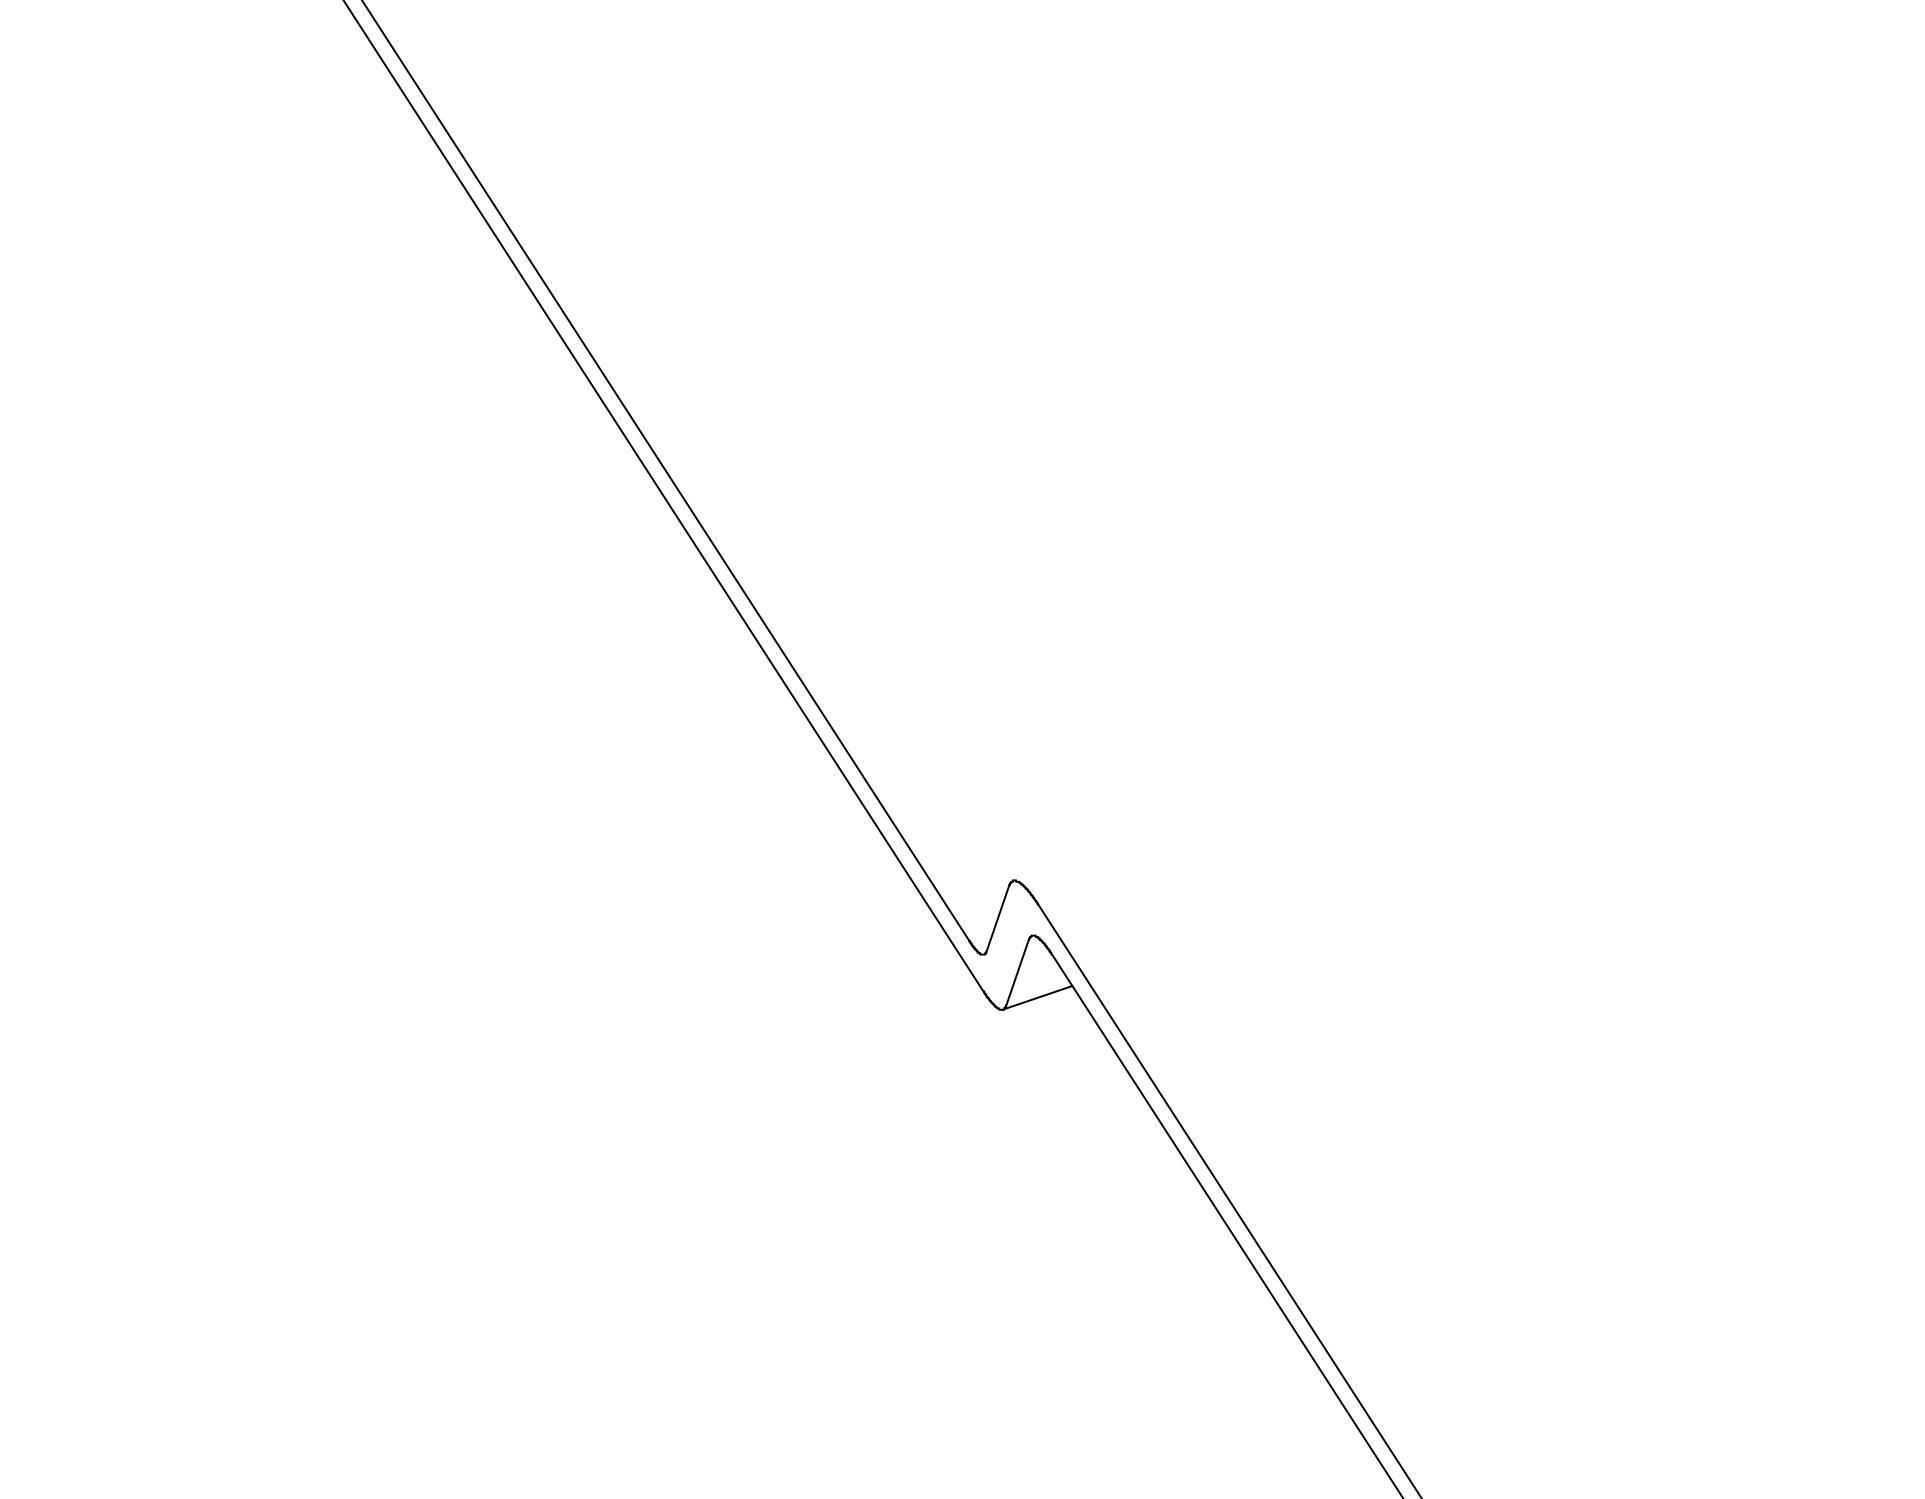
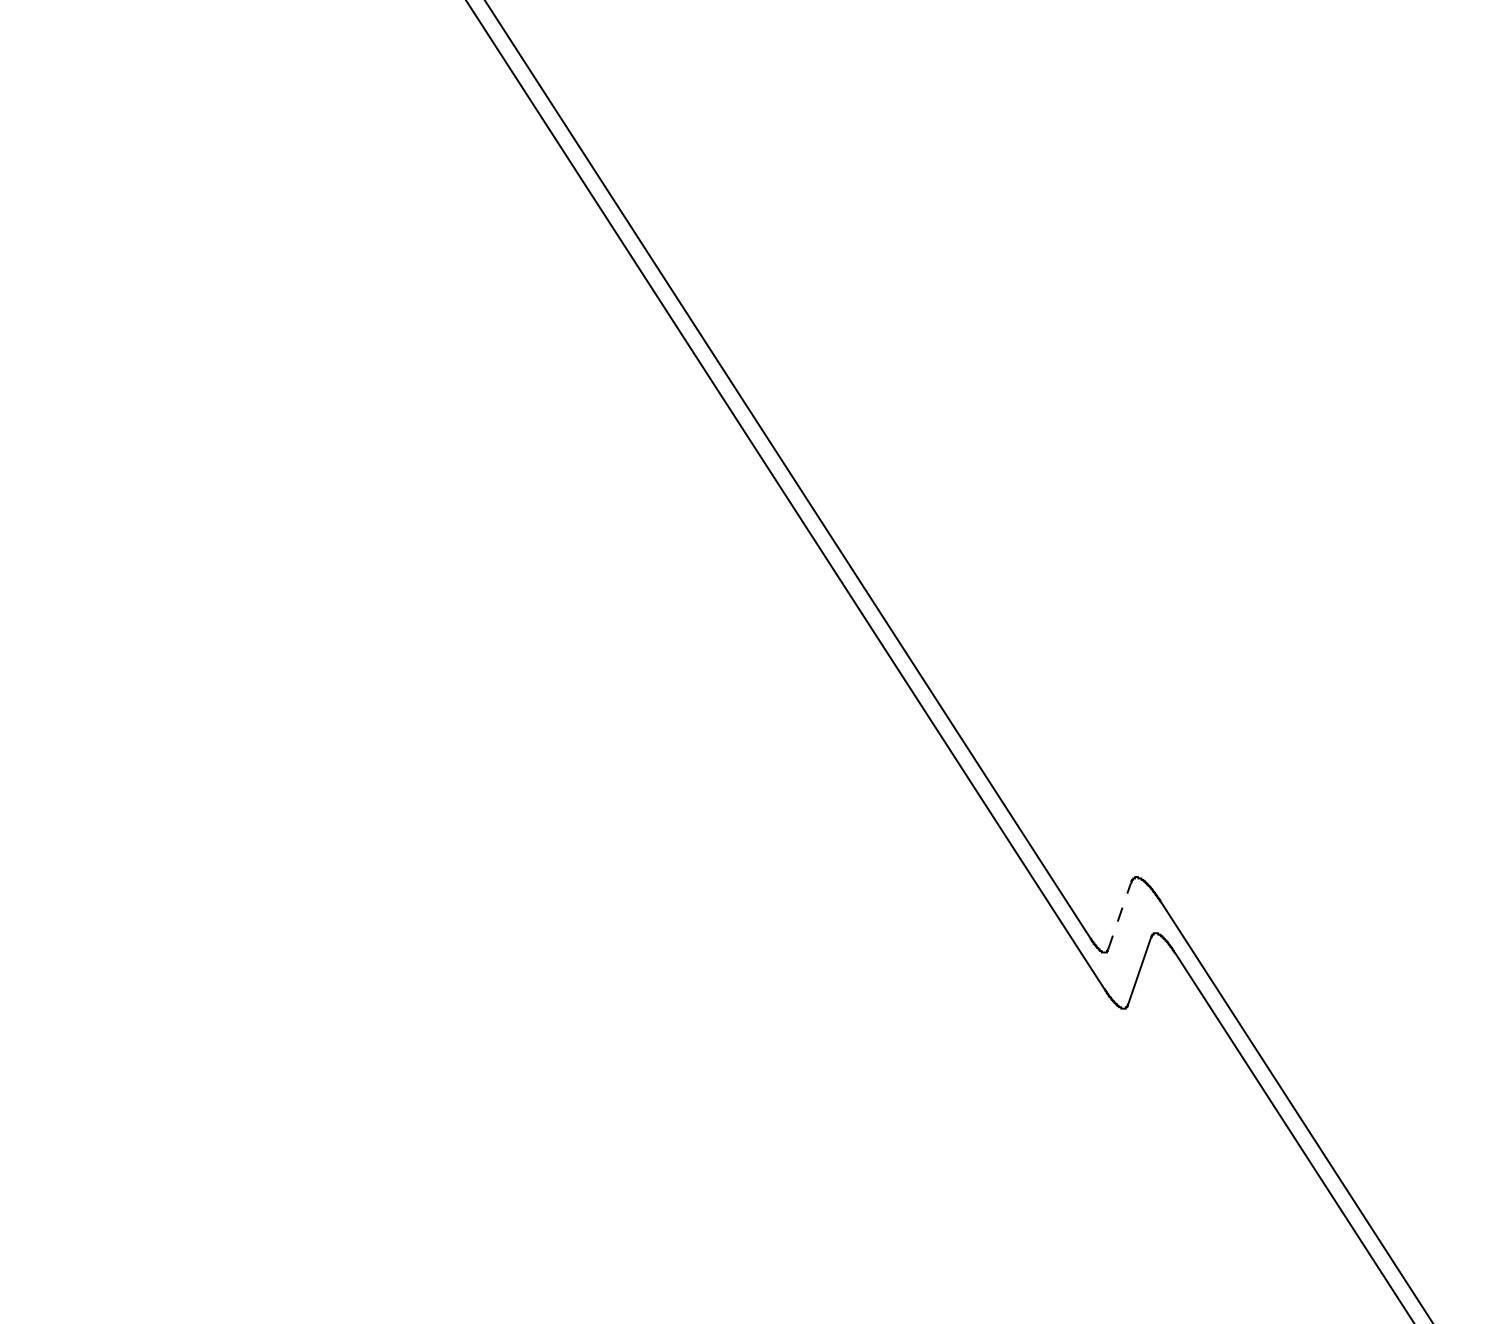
line: (997, 919) -> (1119, 916), solid -> dashed
line: (1037, 997) -> (1159, 996), removed

